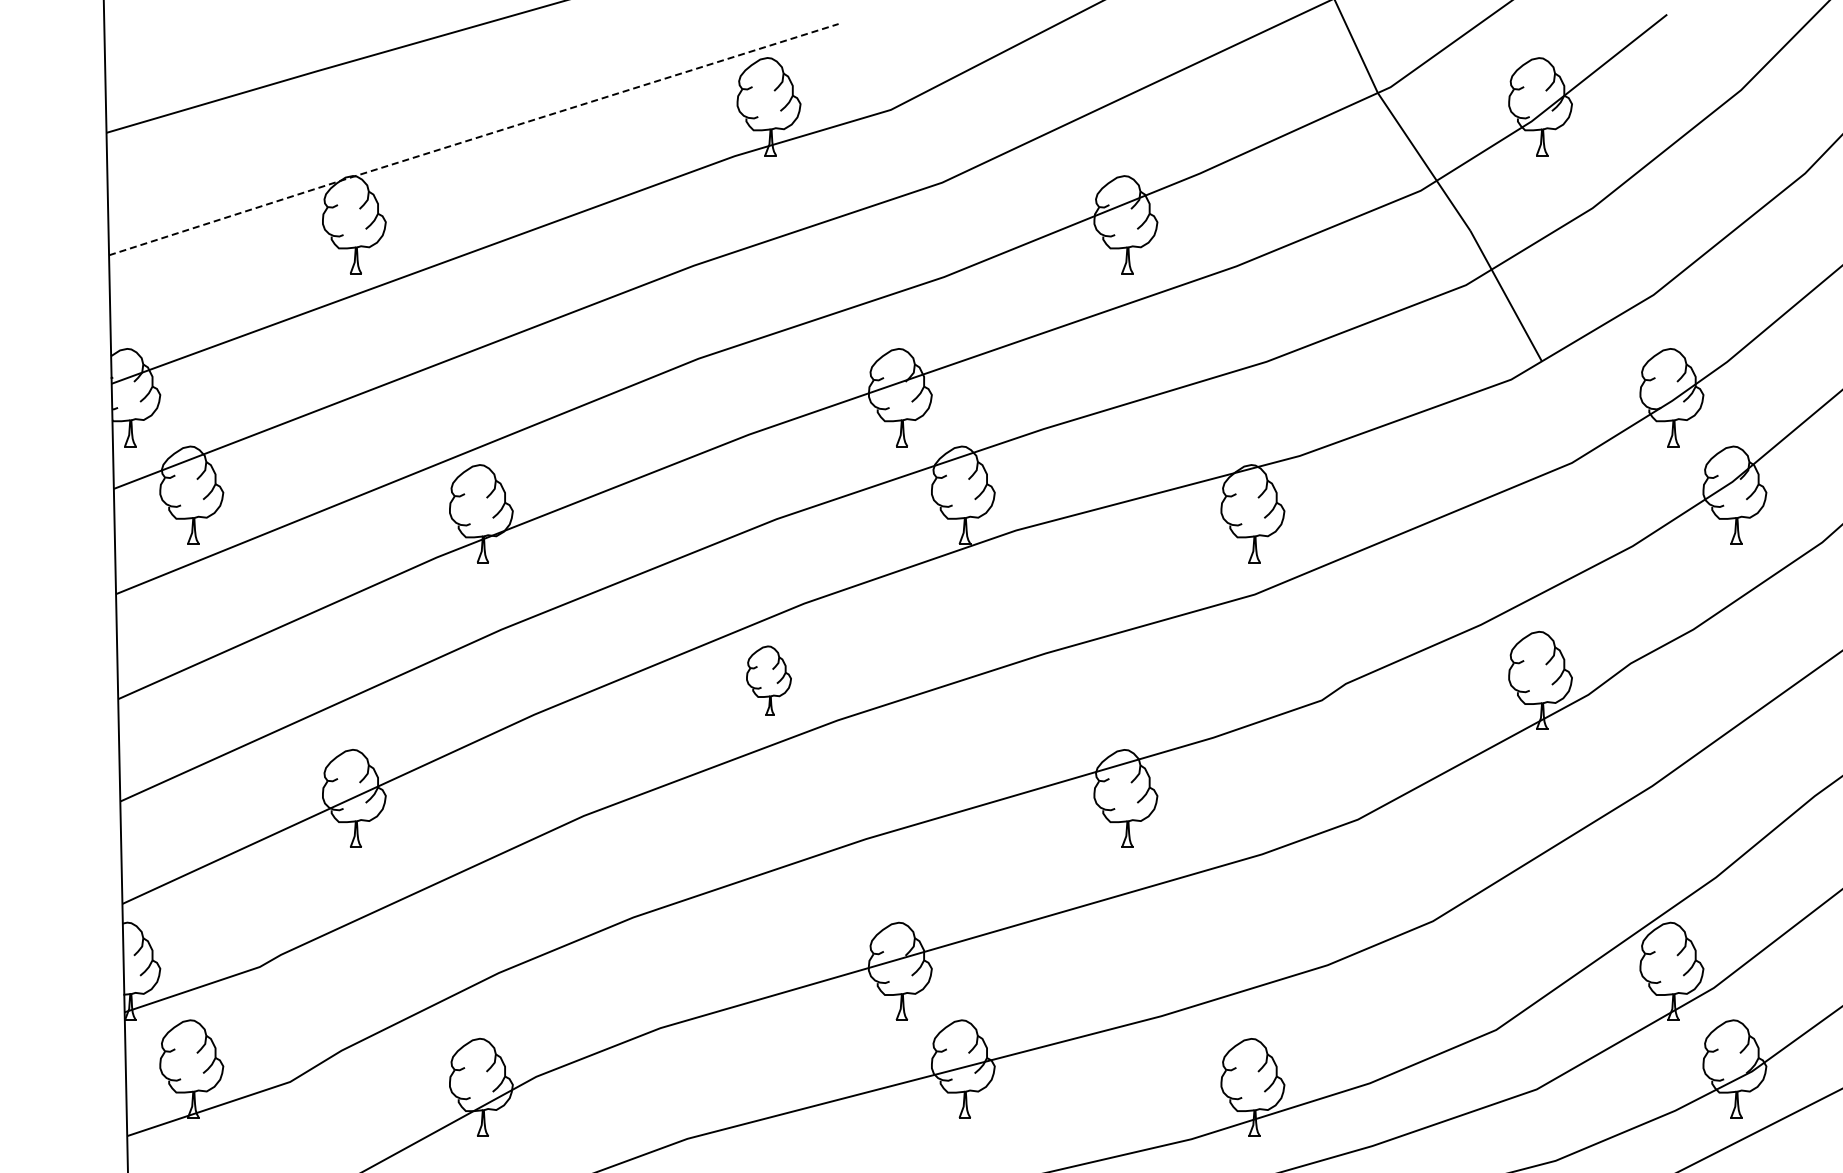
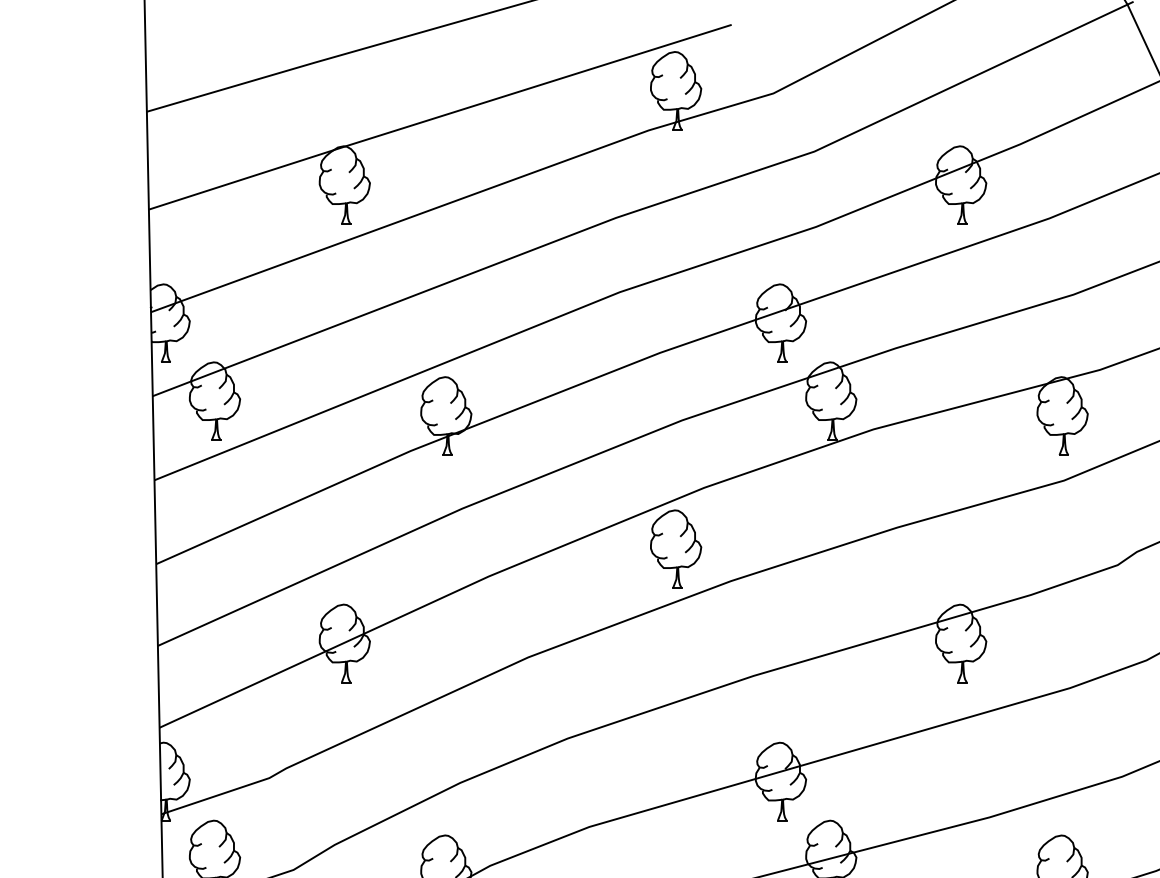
line: (473, 139) -> (440, 117), dashed -> solid
part: (768, 680) -> (675, 549), size x1.43

